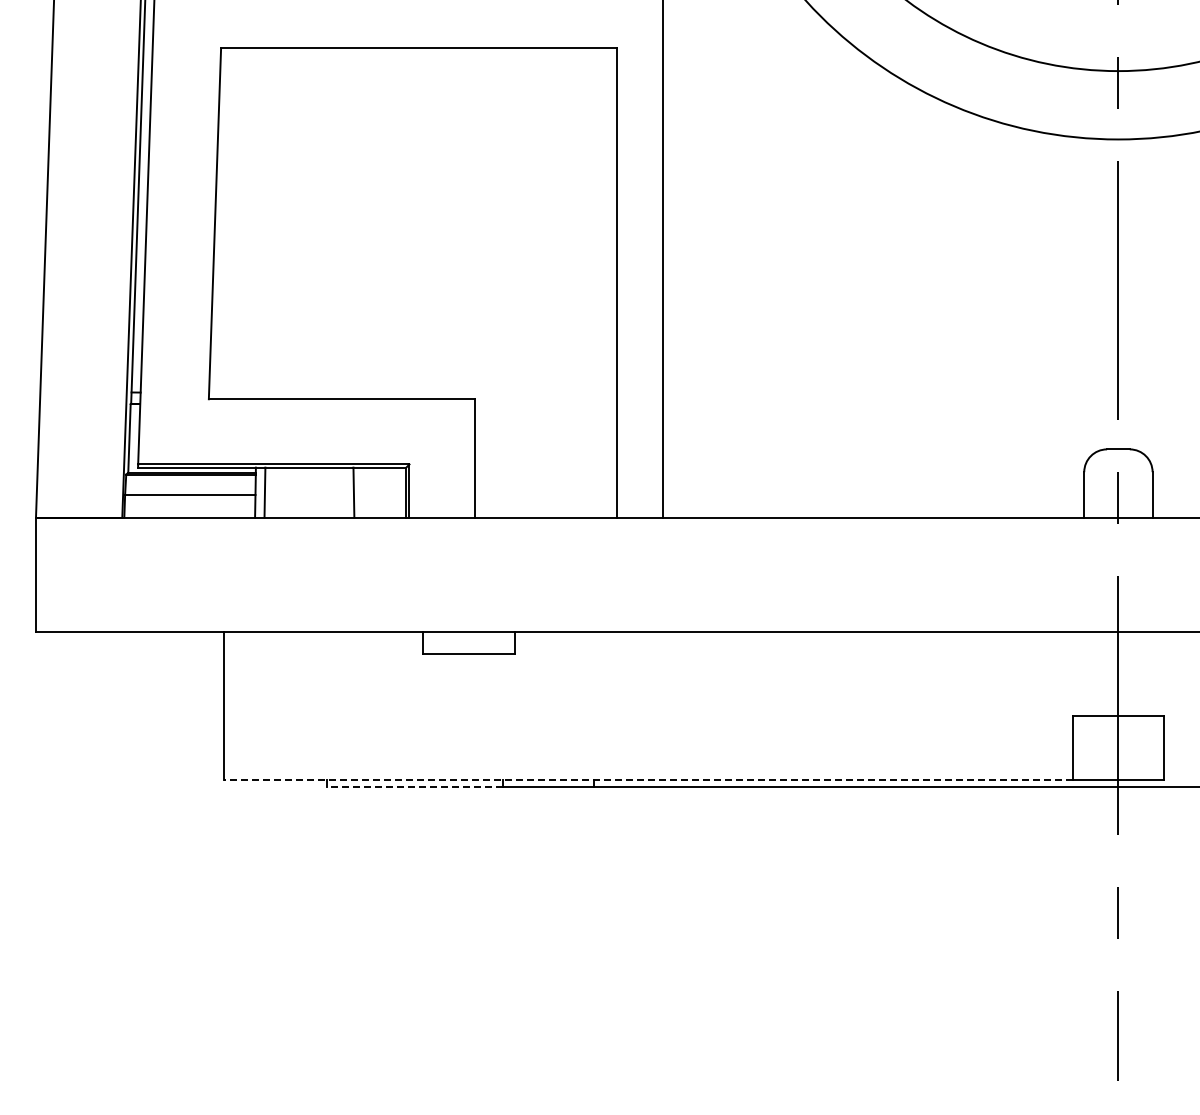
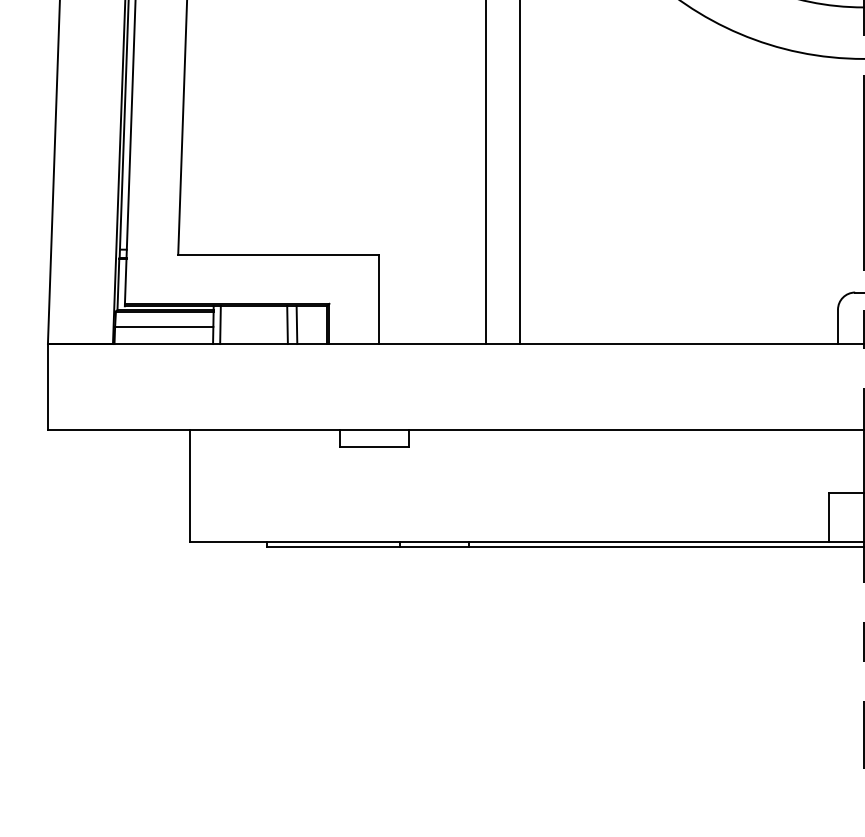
line: (365, 492) -> (296, 325), added
line: (647, 779) -> (508, 541), dashed -> solid
line: (414, 786) -> (333, 546), dashed -> solid

